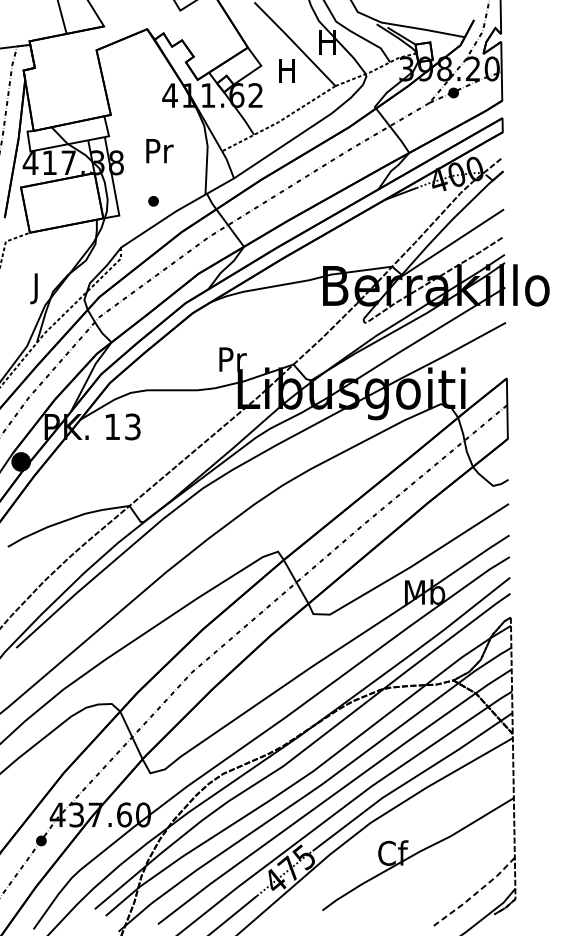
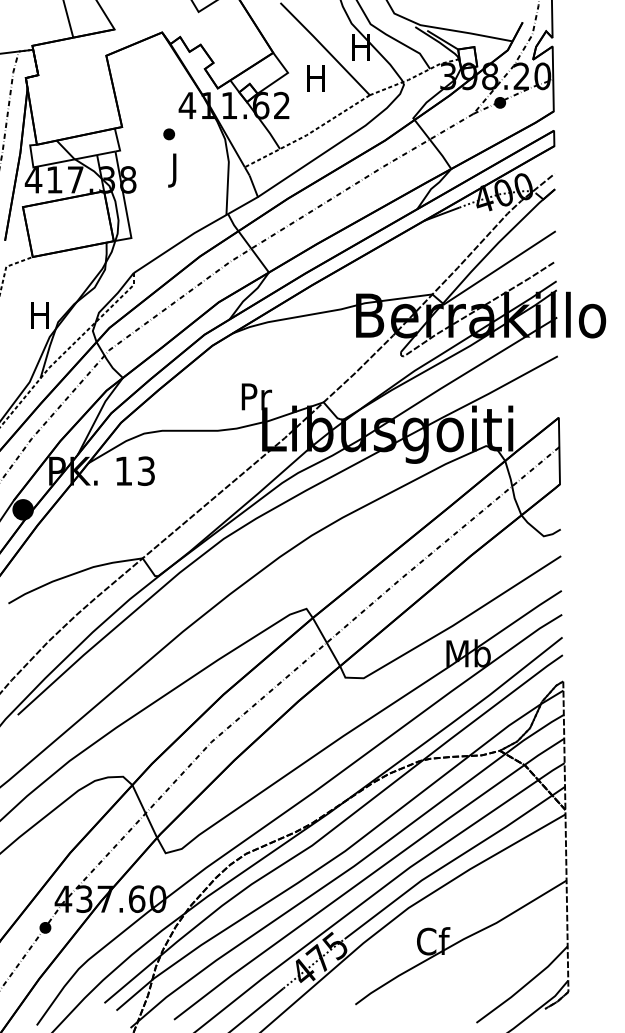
text: (160, 154) -> (176, 170), Pr -> J
part: (152, 201) -> (168, 134), moved
text: (35, 288) -> (39, 318), J -> H
line: (474, 894) -> (523, 986), dashed -> solid

